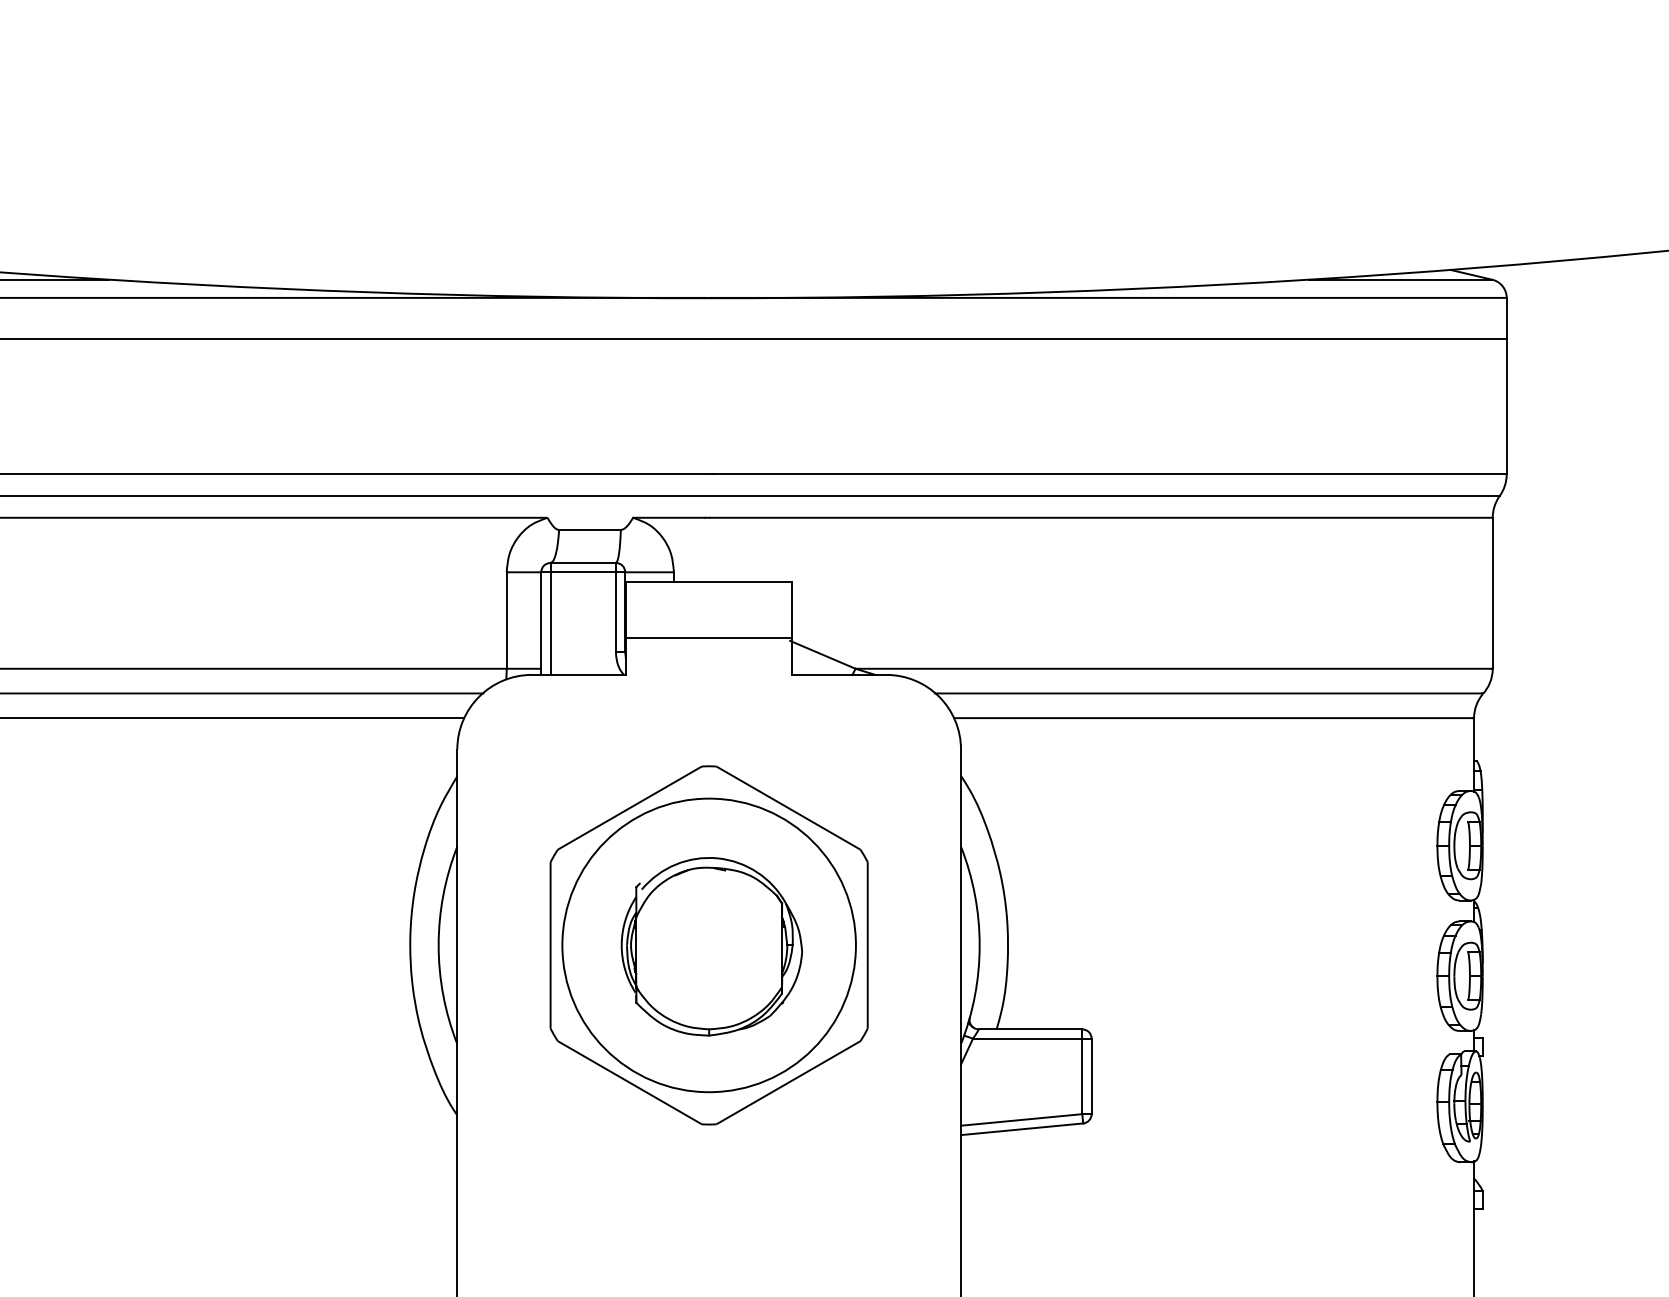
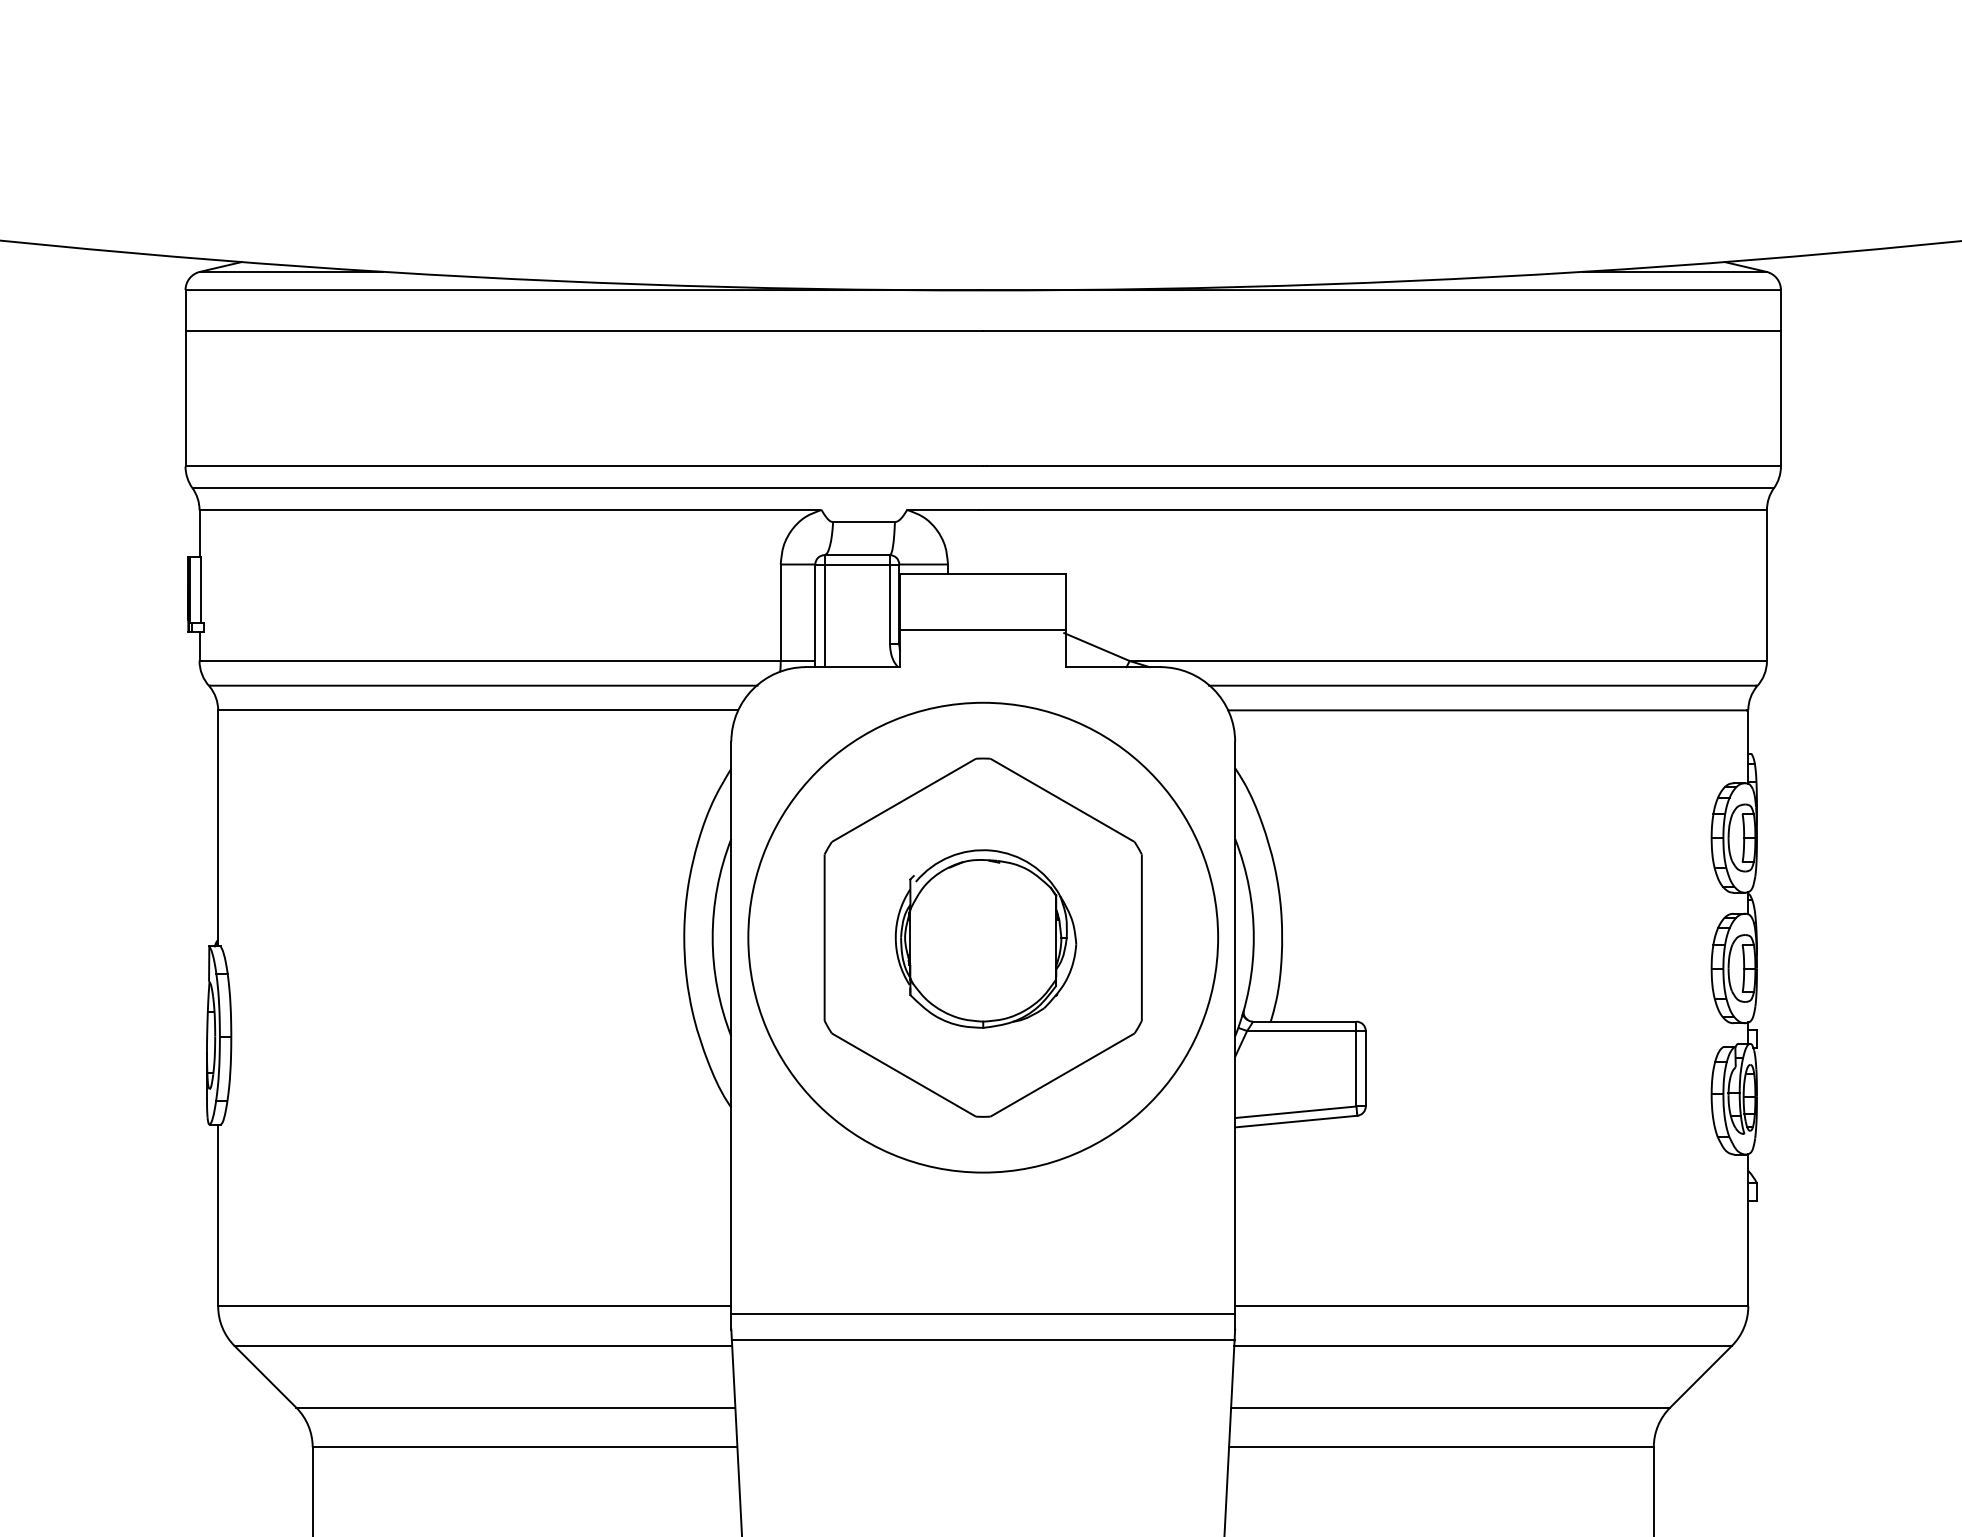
circle: (709, 945) -> (983, 937), size x1.6

